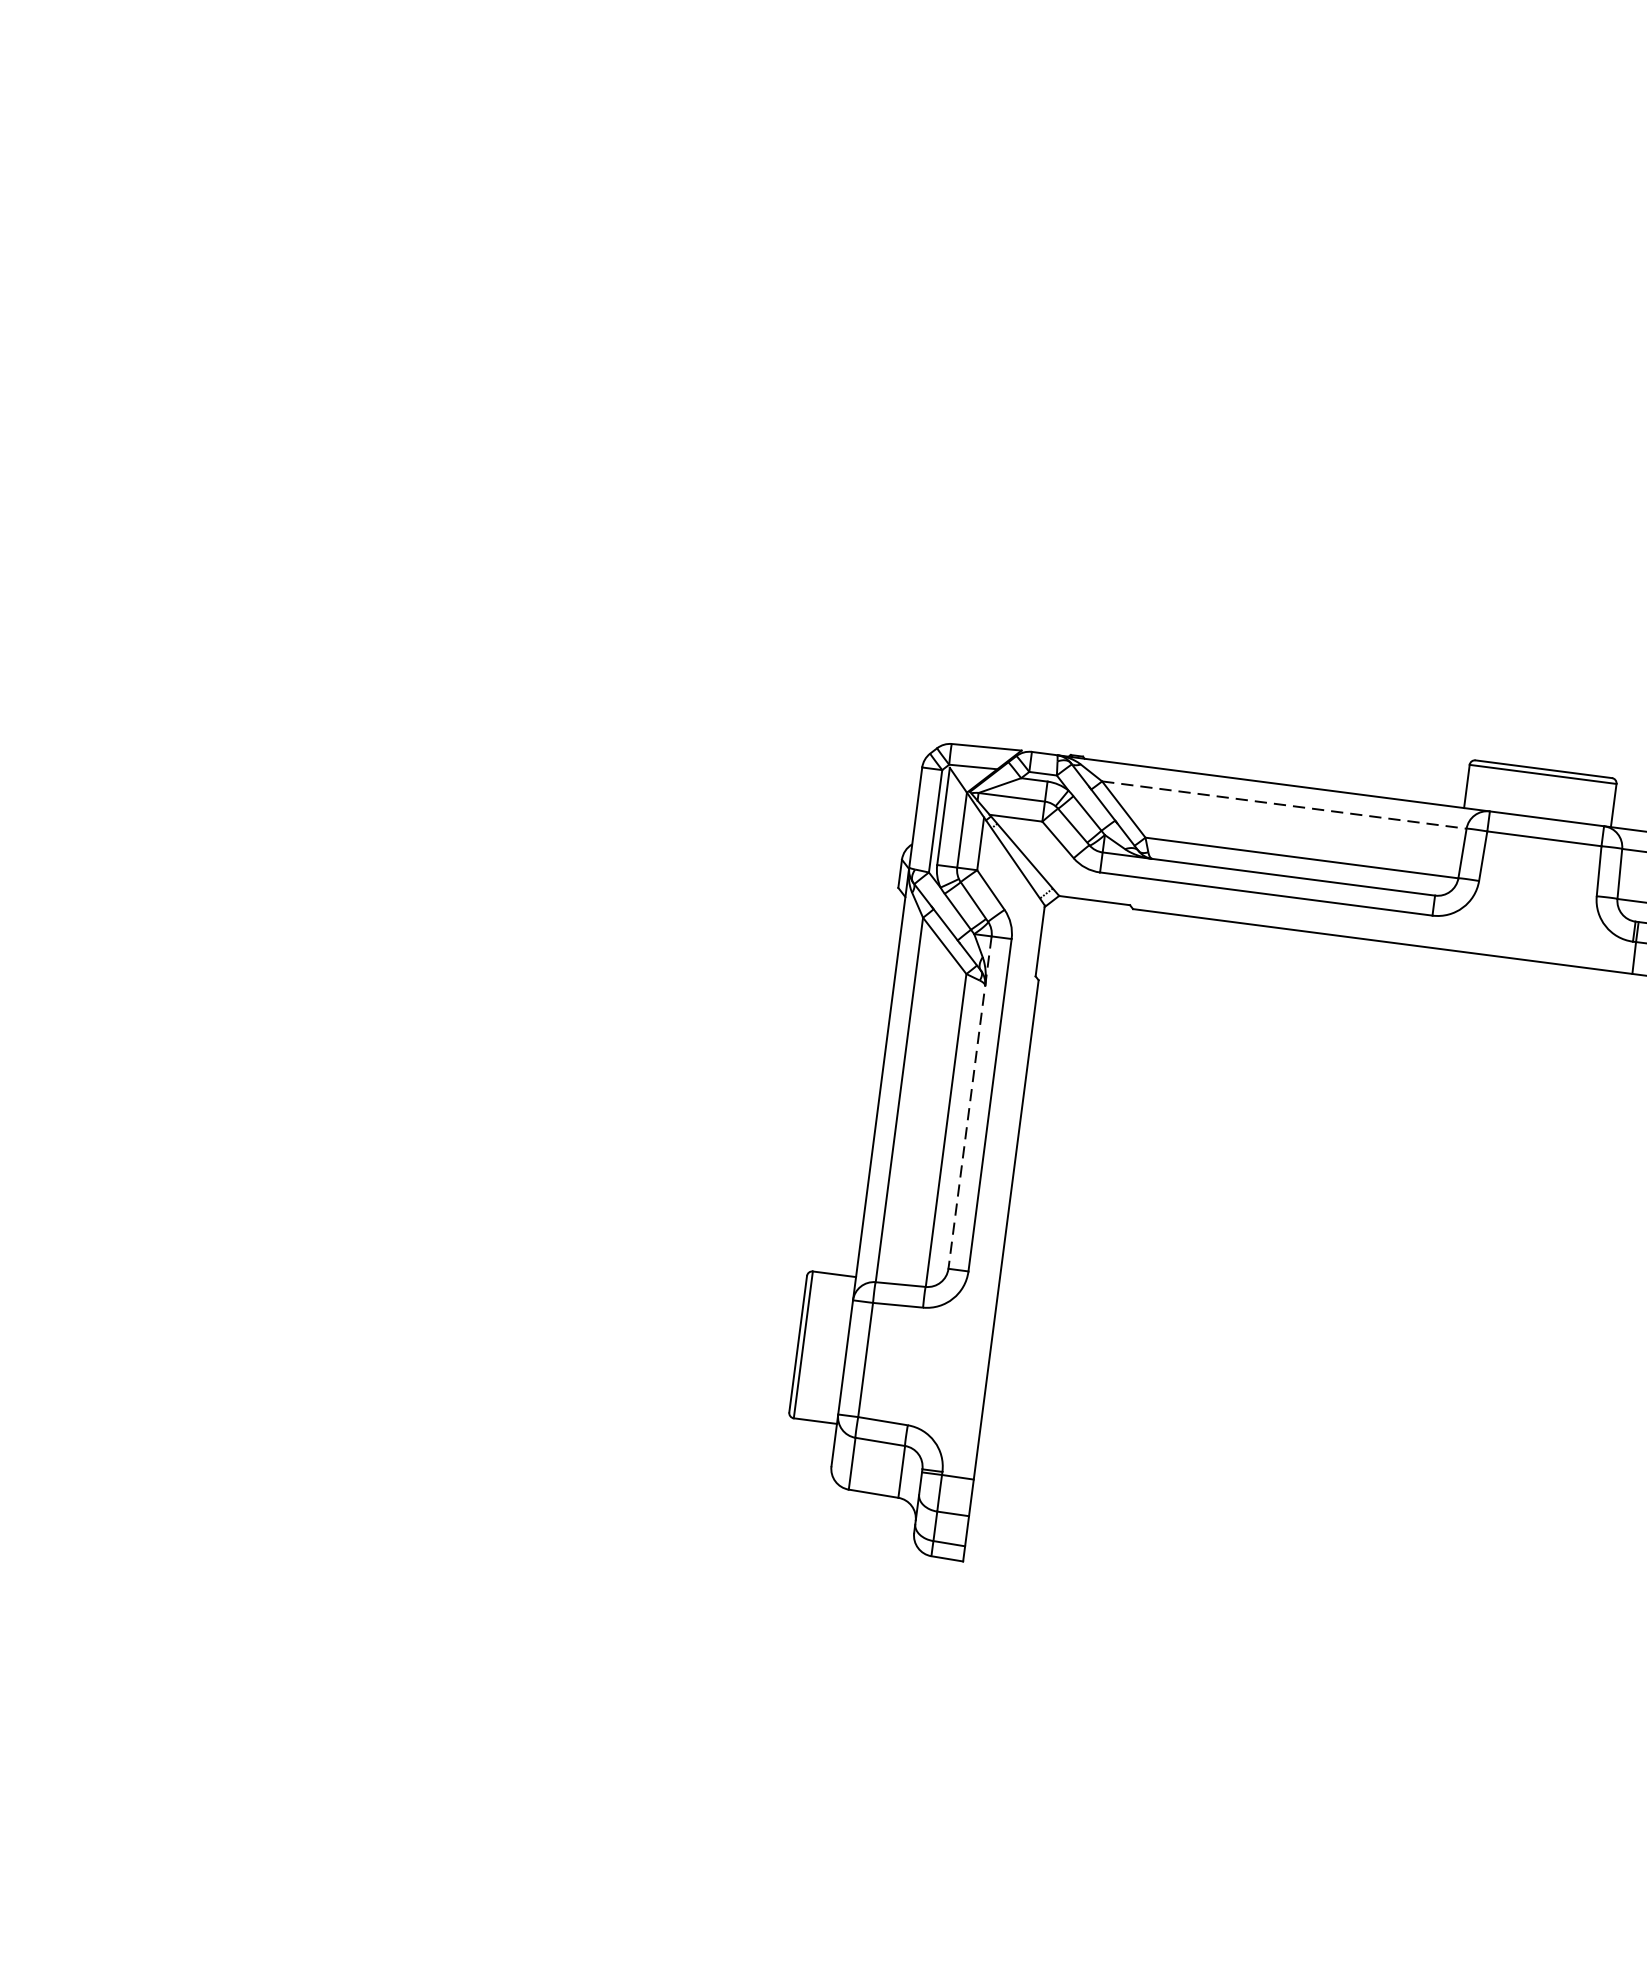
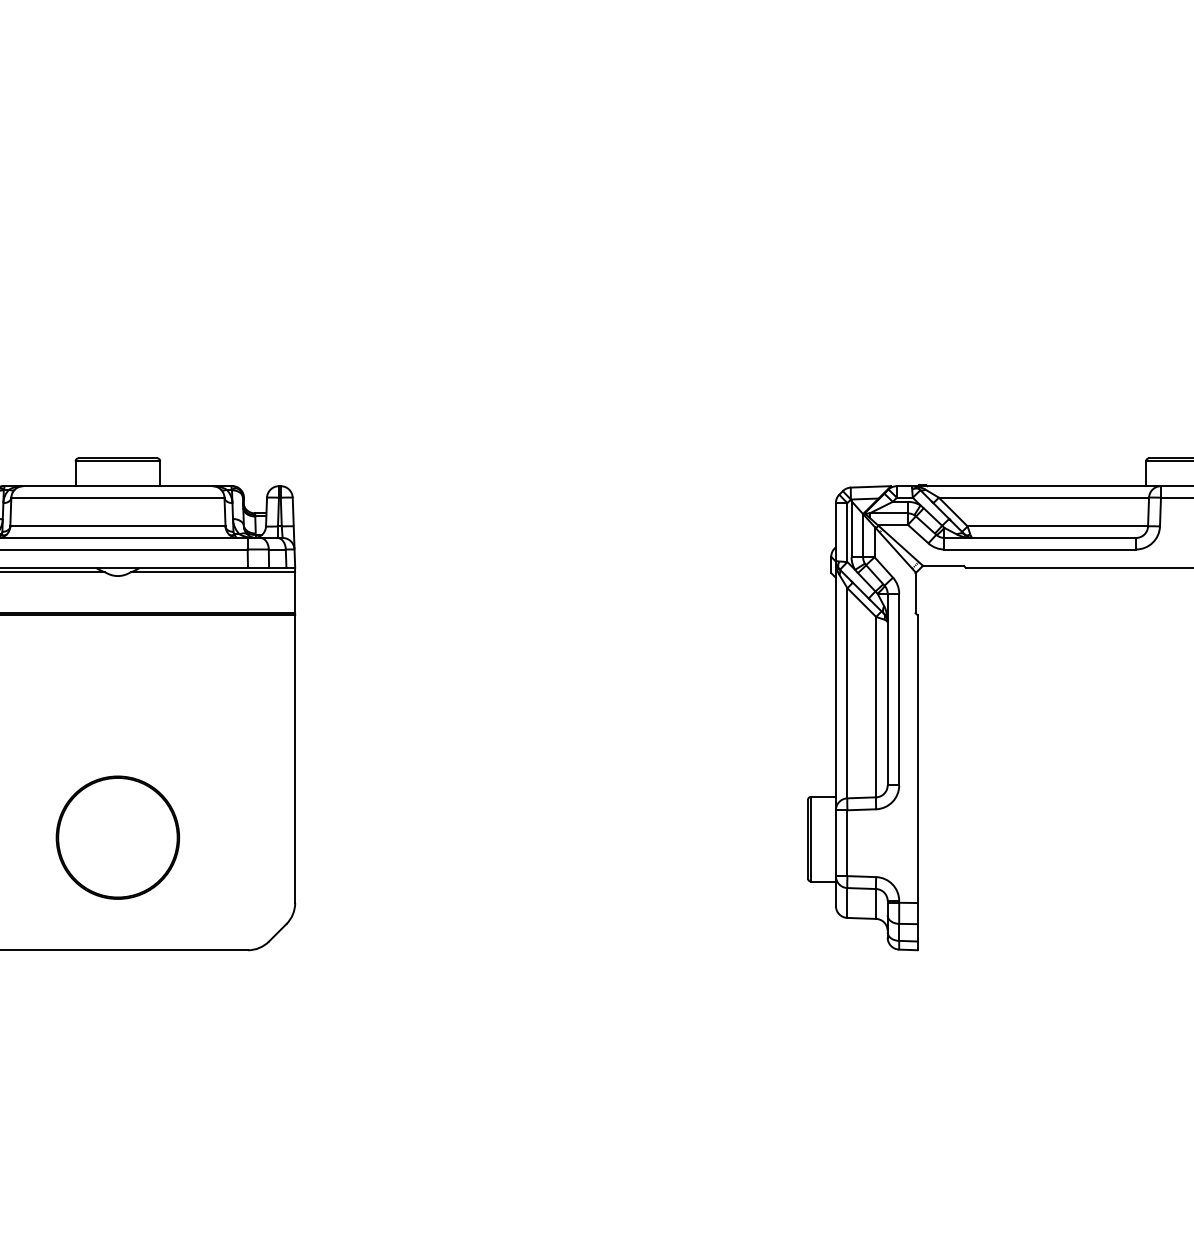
line: (1285, 804) -> (1044, 497), dashed -> solid
line: (969, 1102) -> (887, 689), dashed -> solid

